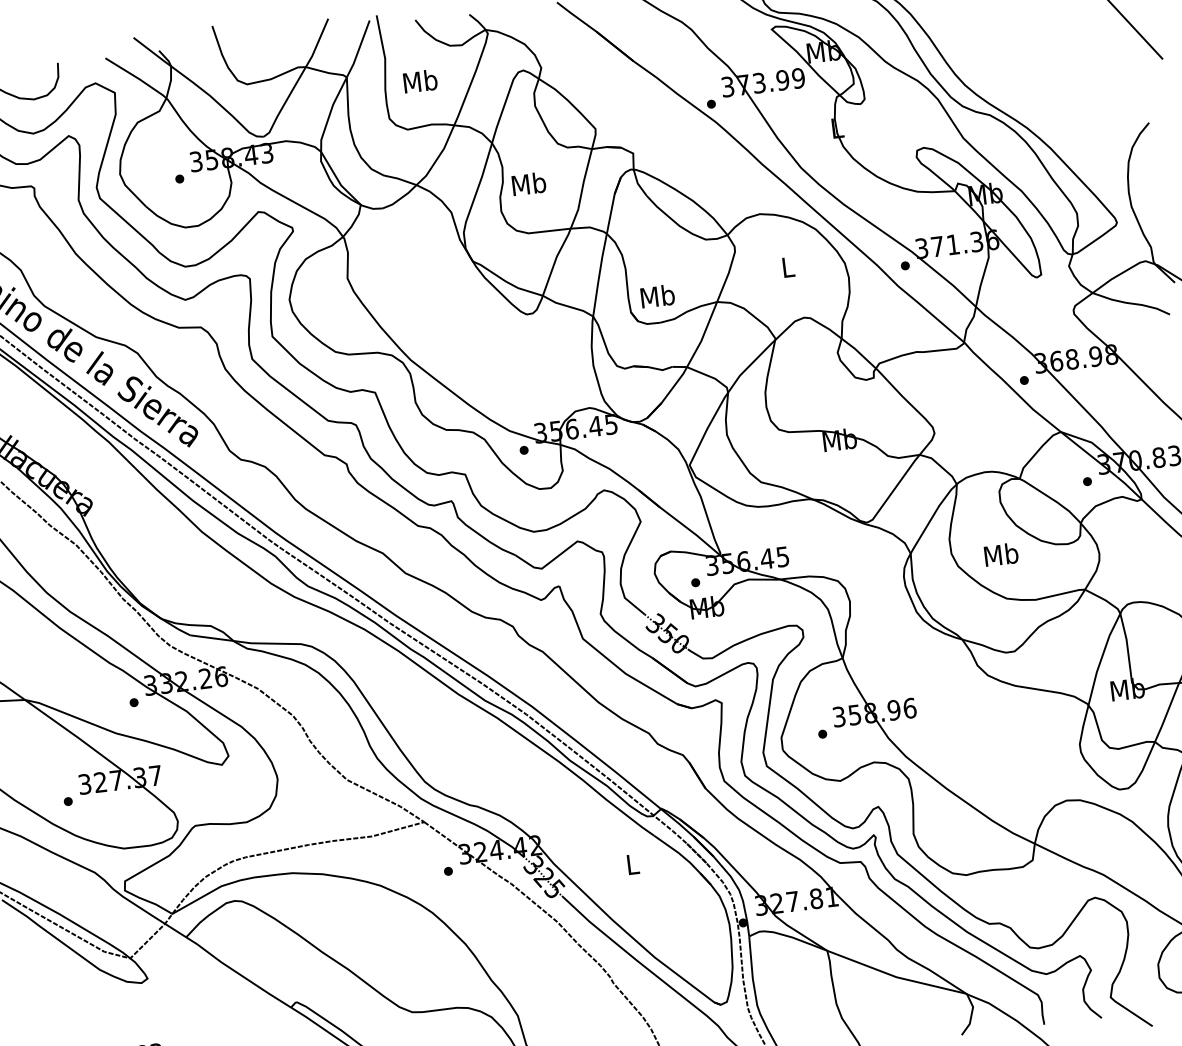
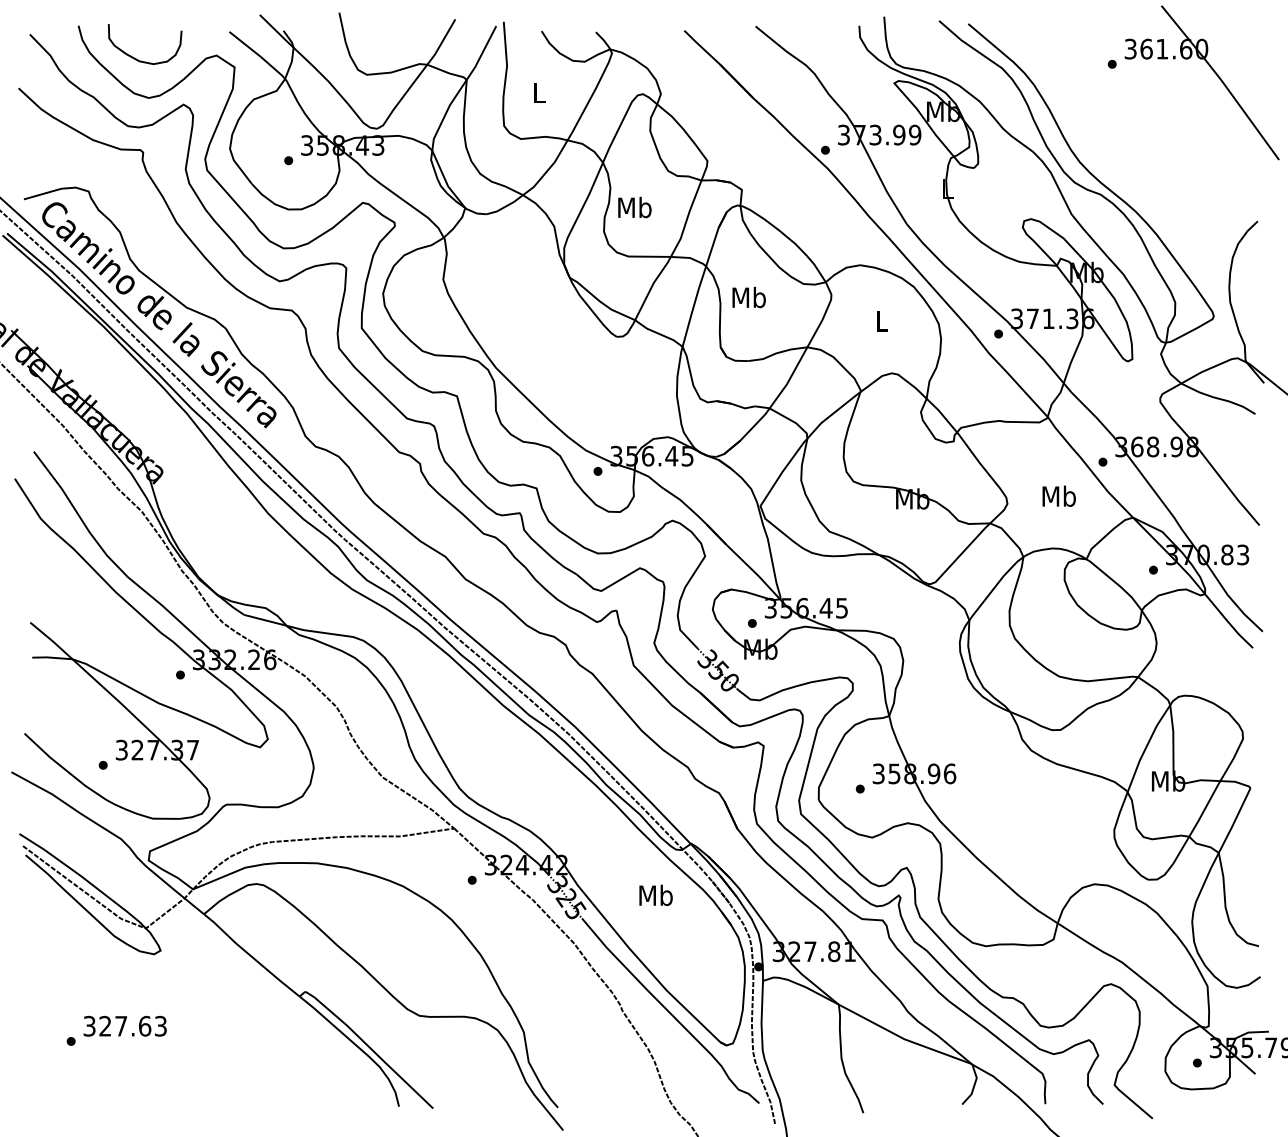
text: (420, 81) -> (539, 92), Mb -> L
text: (657, 296) -> (748, 297), moved
text: (1000, 553) -> (1058, 495), moved
text: (632, 864) -> (655, 895), L -> Mb

